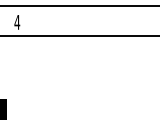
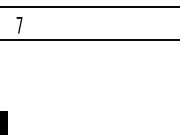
text: (17, 22) -> (19, 25), 4 -> 7

